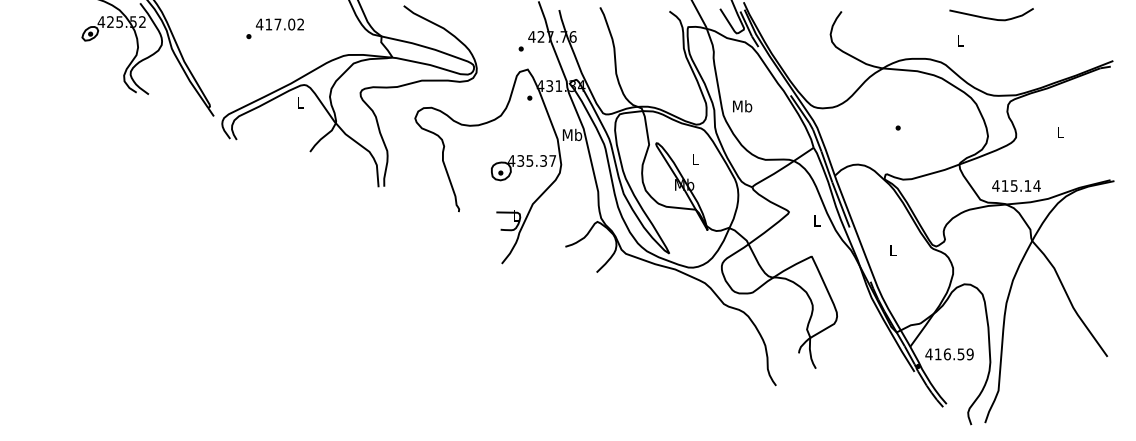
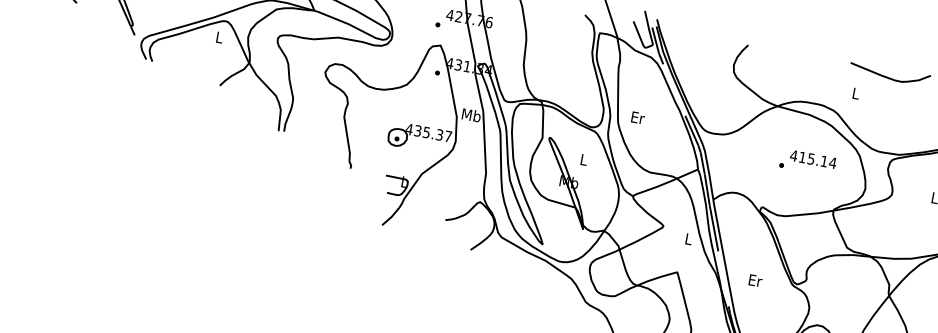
text: (742, 106) -> (637, 117), Mb -> Er
text: (1016, 185) -> (813, 159), moved
text: (893, 250) -> (755, 280), L -> Er

